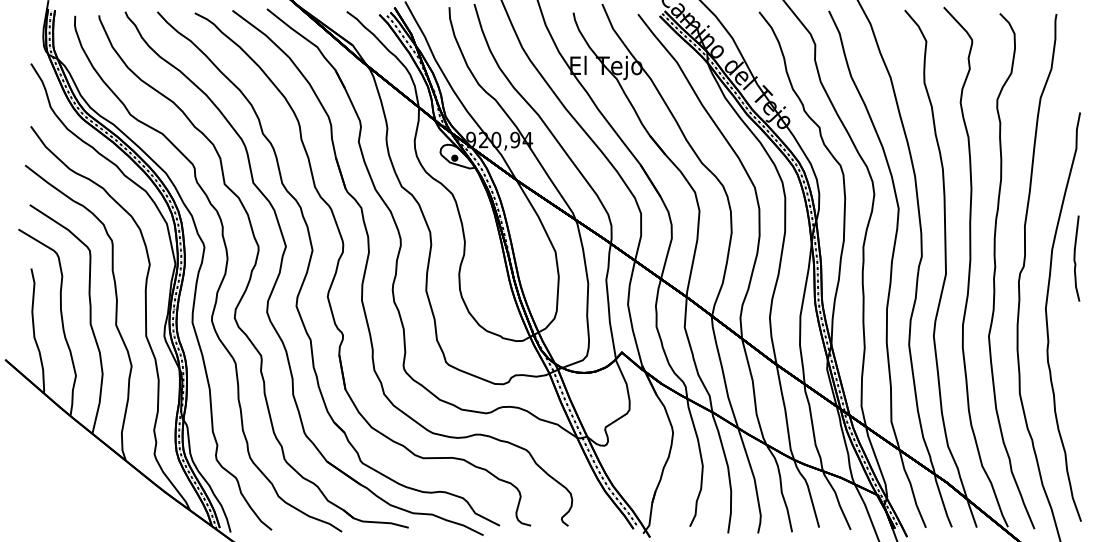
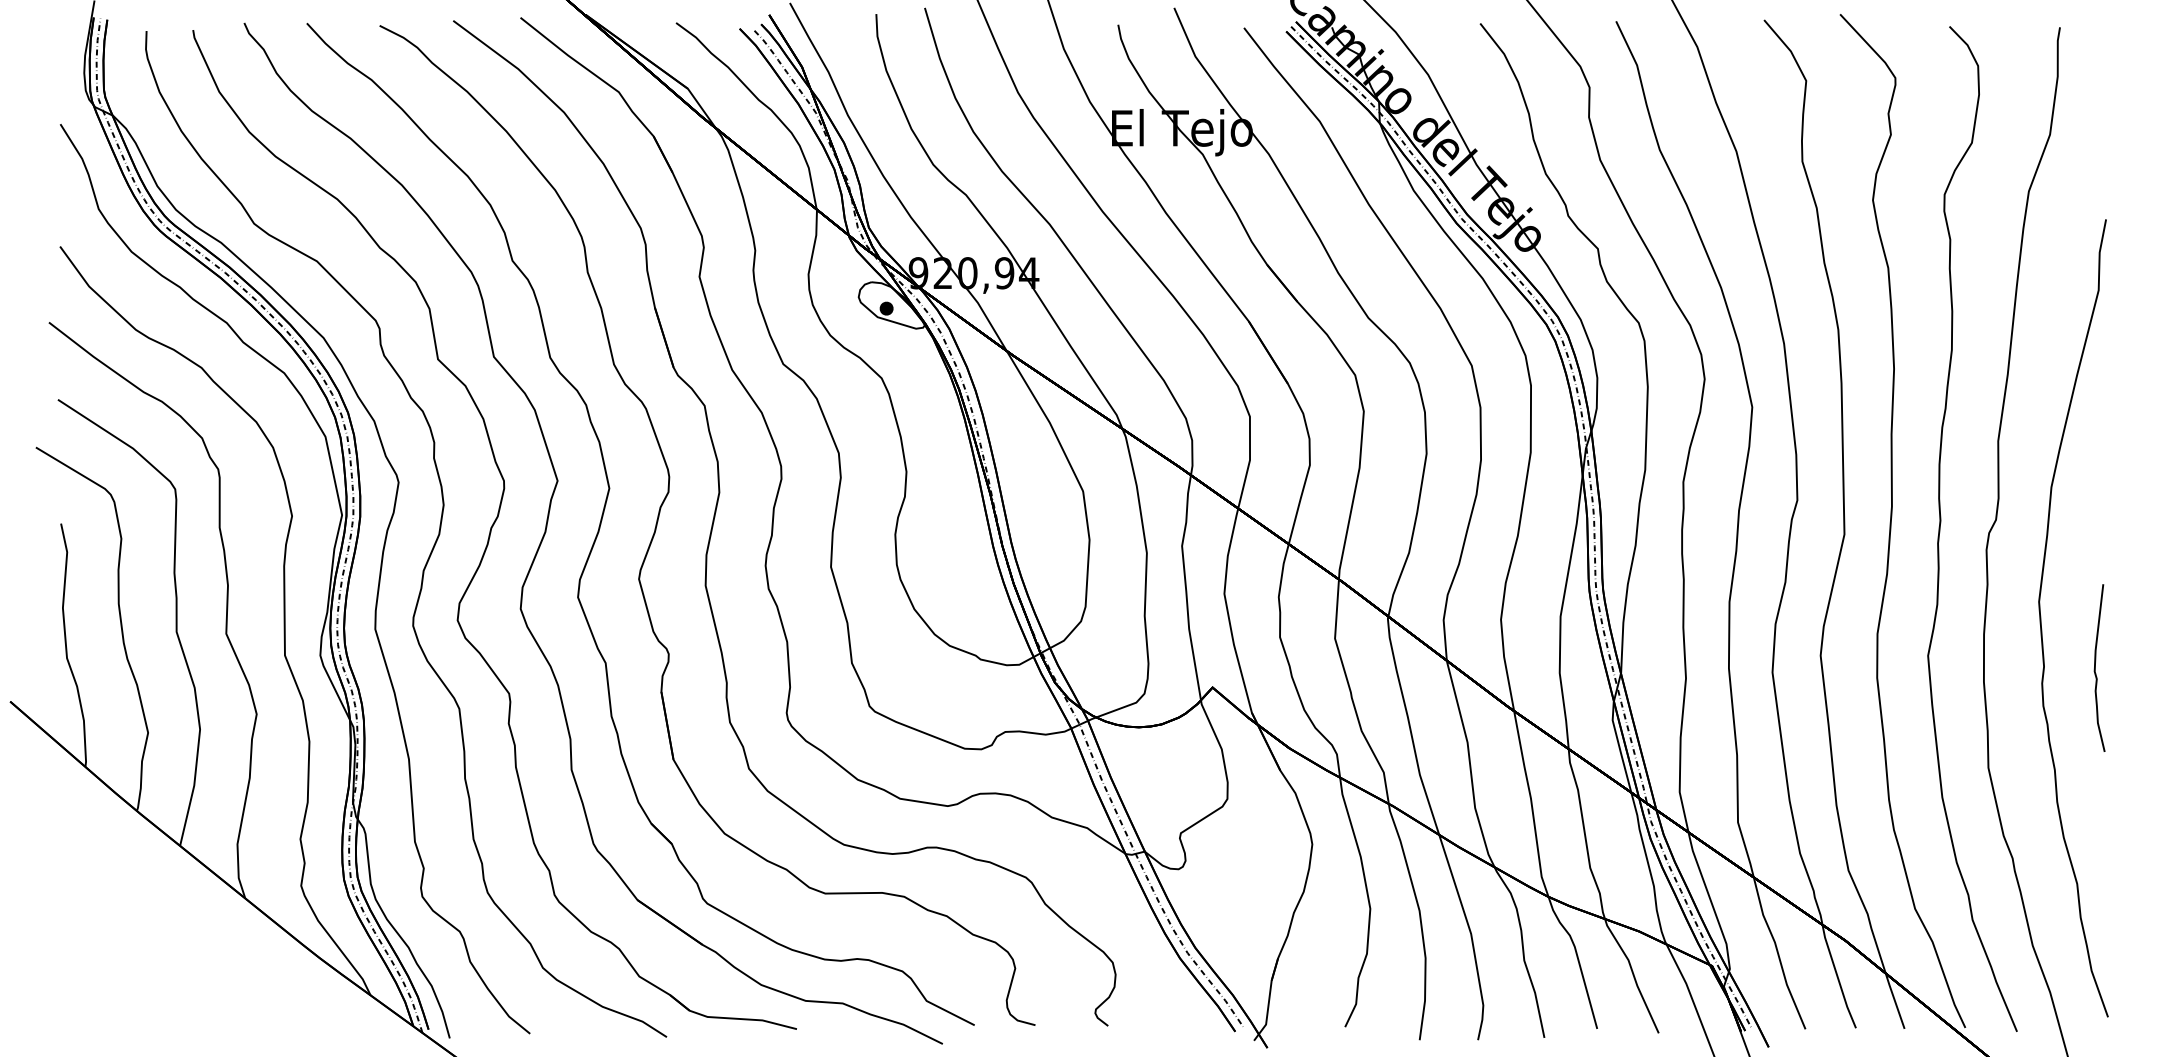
curve: (1075, 258) -> (2096, 667), moved

